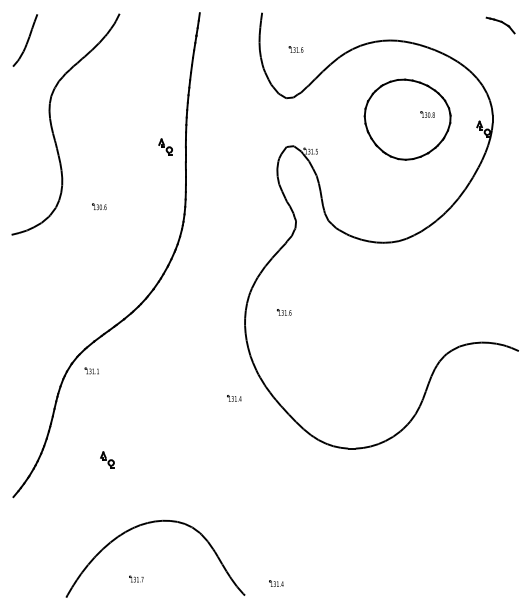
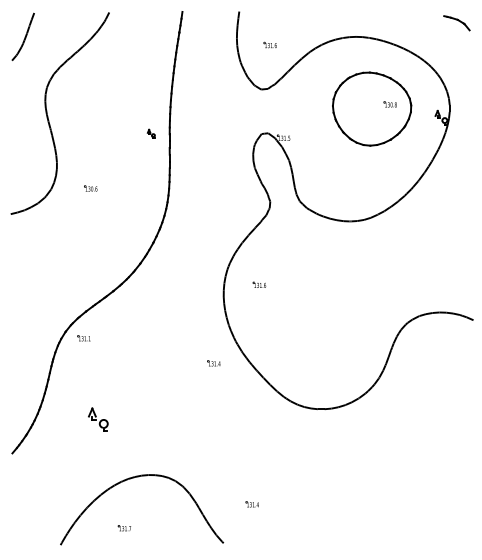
part: (165, 146) -> (151, 133), size x0.6
part: (106, 459) -> (97, 419), size x1.6
part: (275, 583) -> (251, 504), moved

